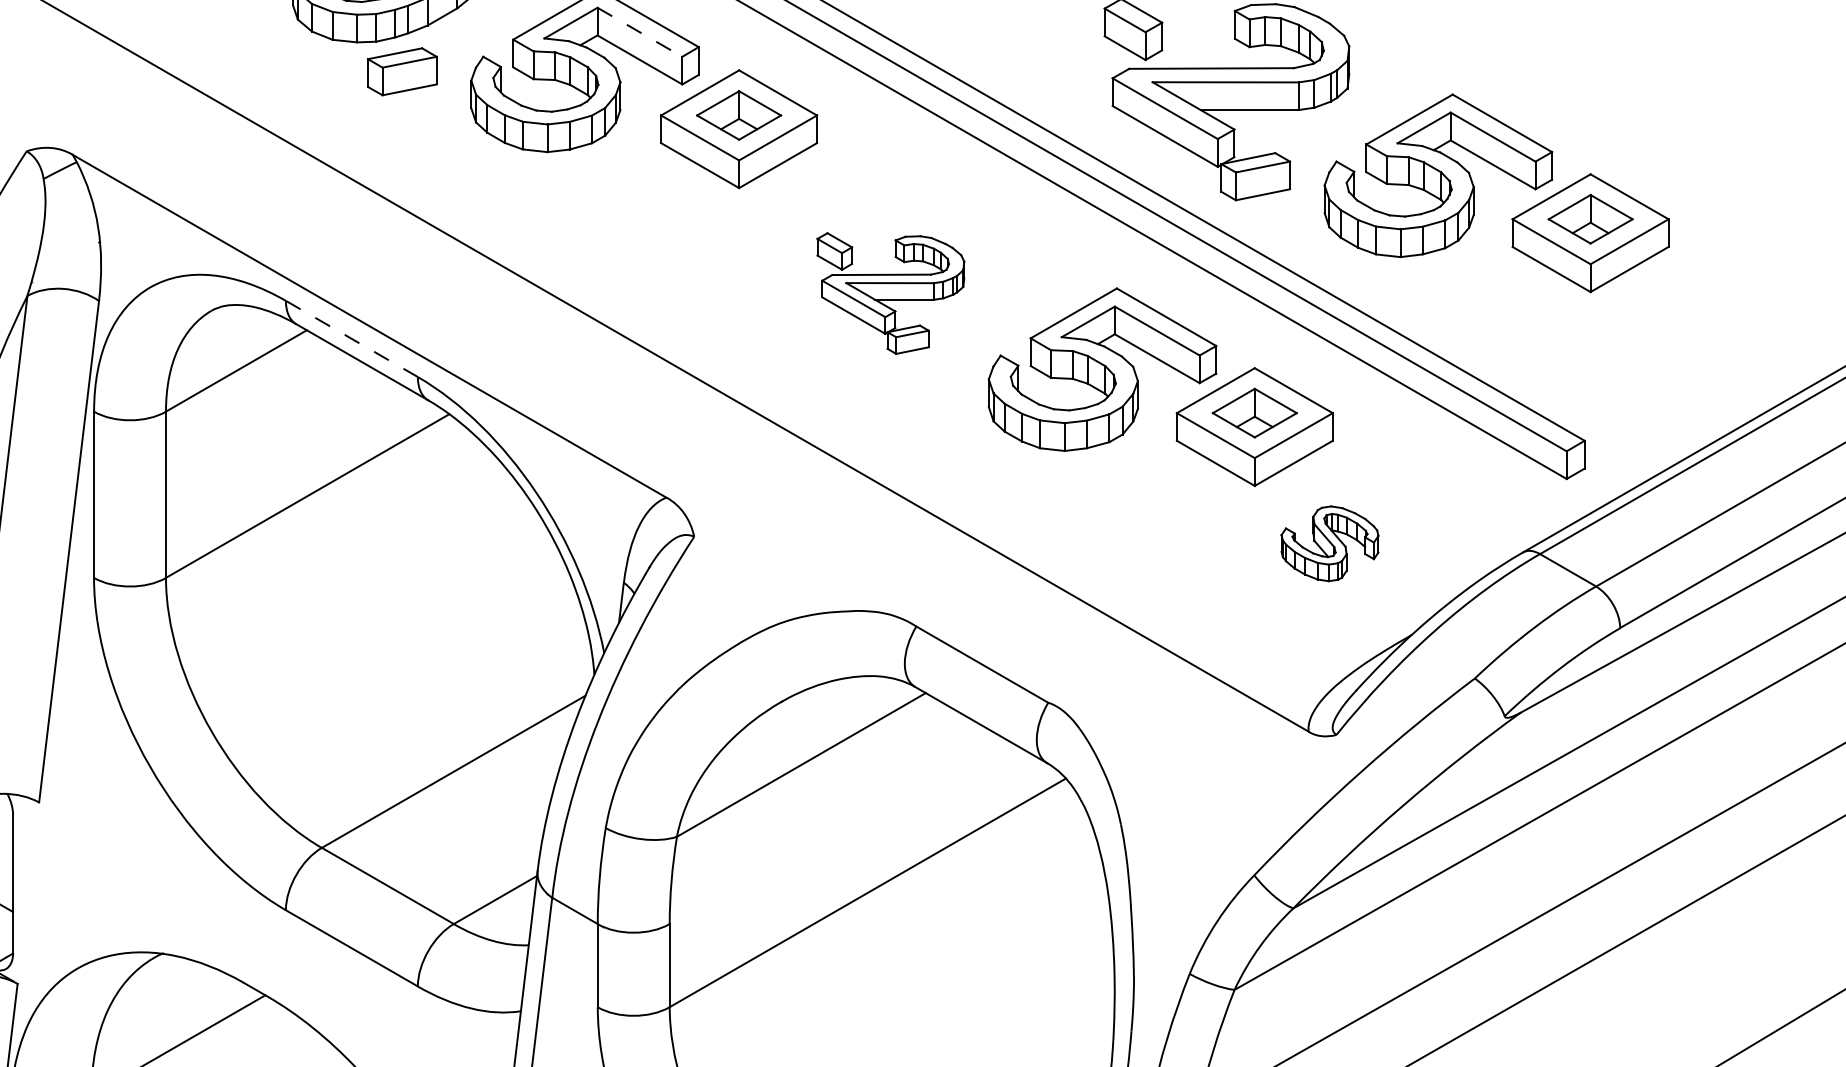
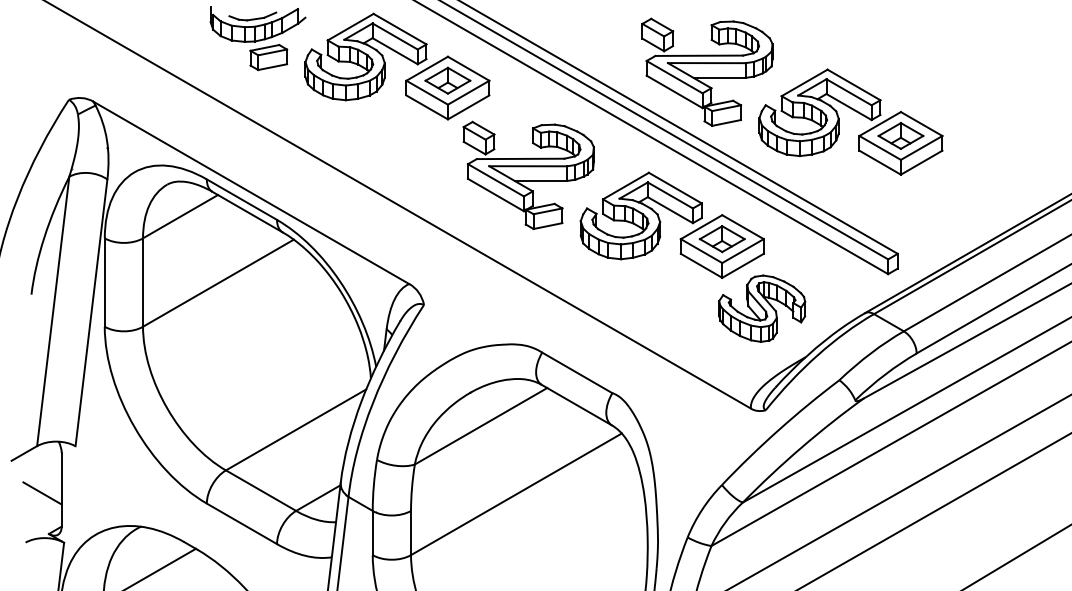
line: (640, 32) -> (395, 36), dashed -> solid
part: (890, 293) -> (528, 175), size x1.67
line: (351, 338) -> (241, 199), dashed -> solid
part: (1330, 543) -> (762, 308), size x1.67

